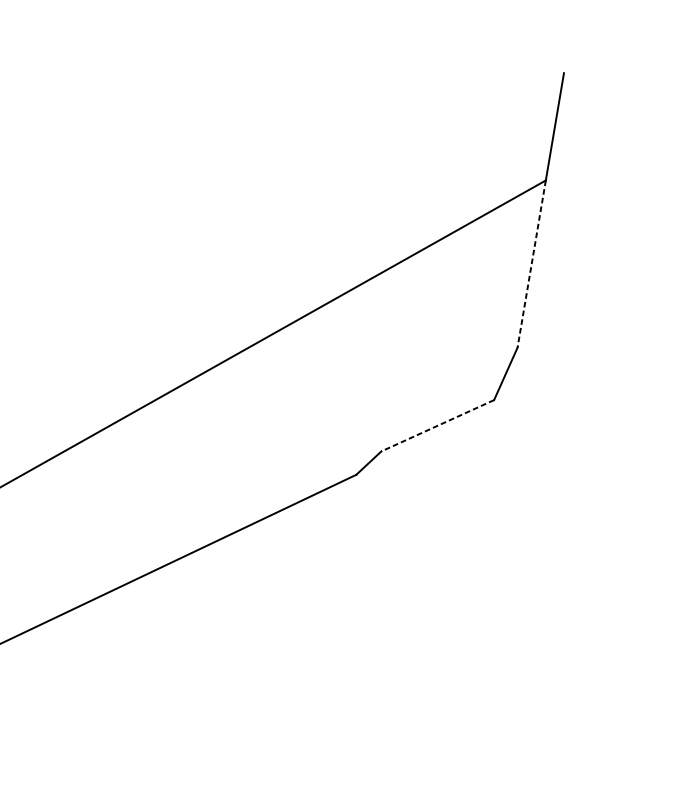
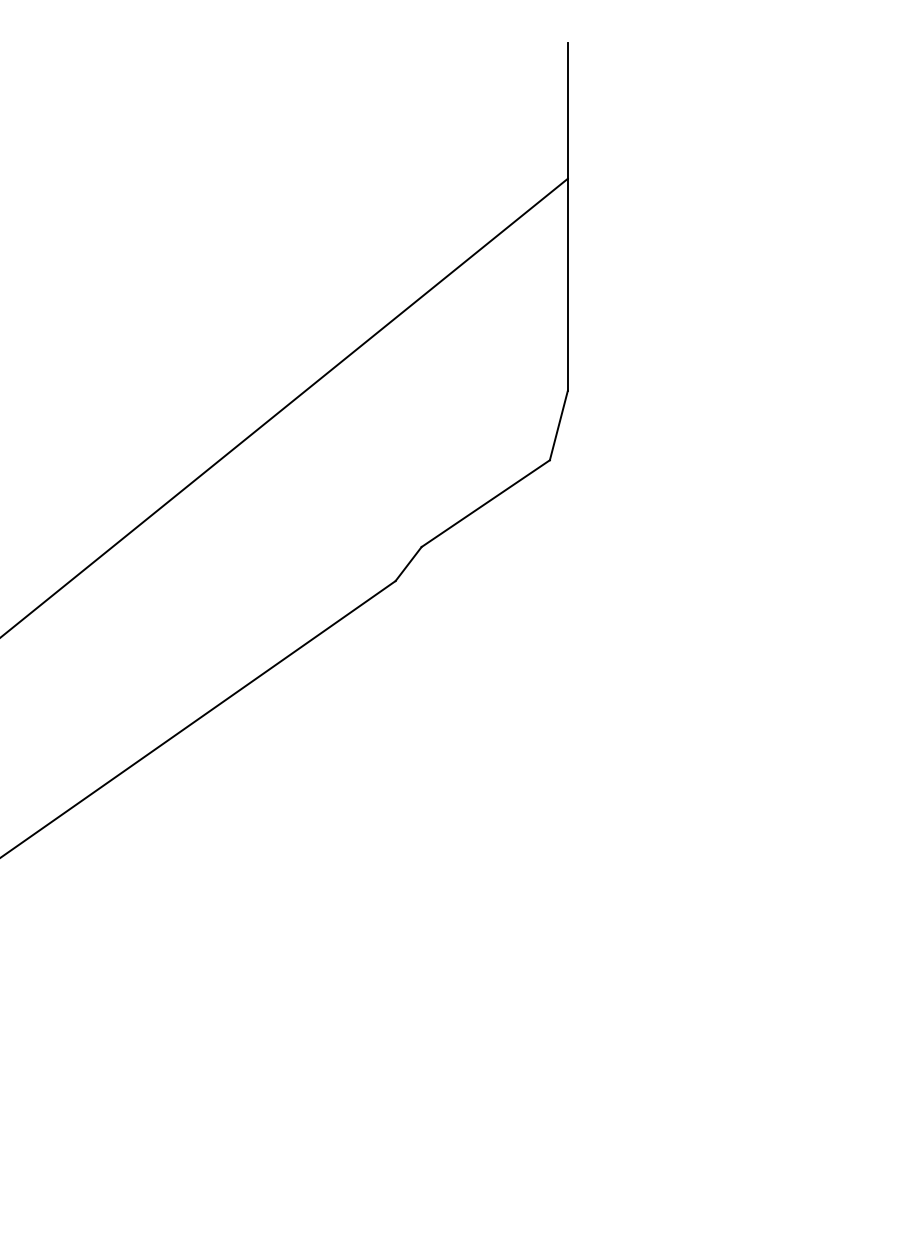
line: (531, 264) -> (567, 285), dashed -> solid
line: (437, 425) -> (485, 503), dashed -> solid

